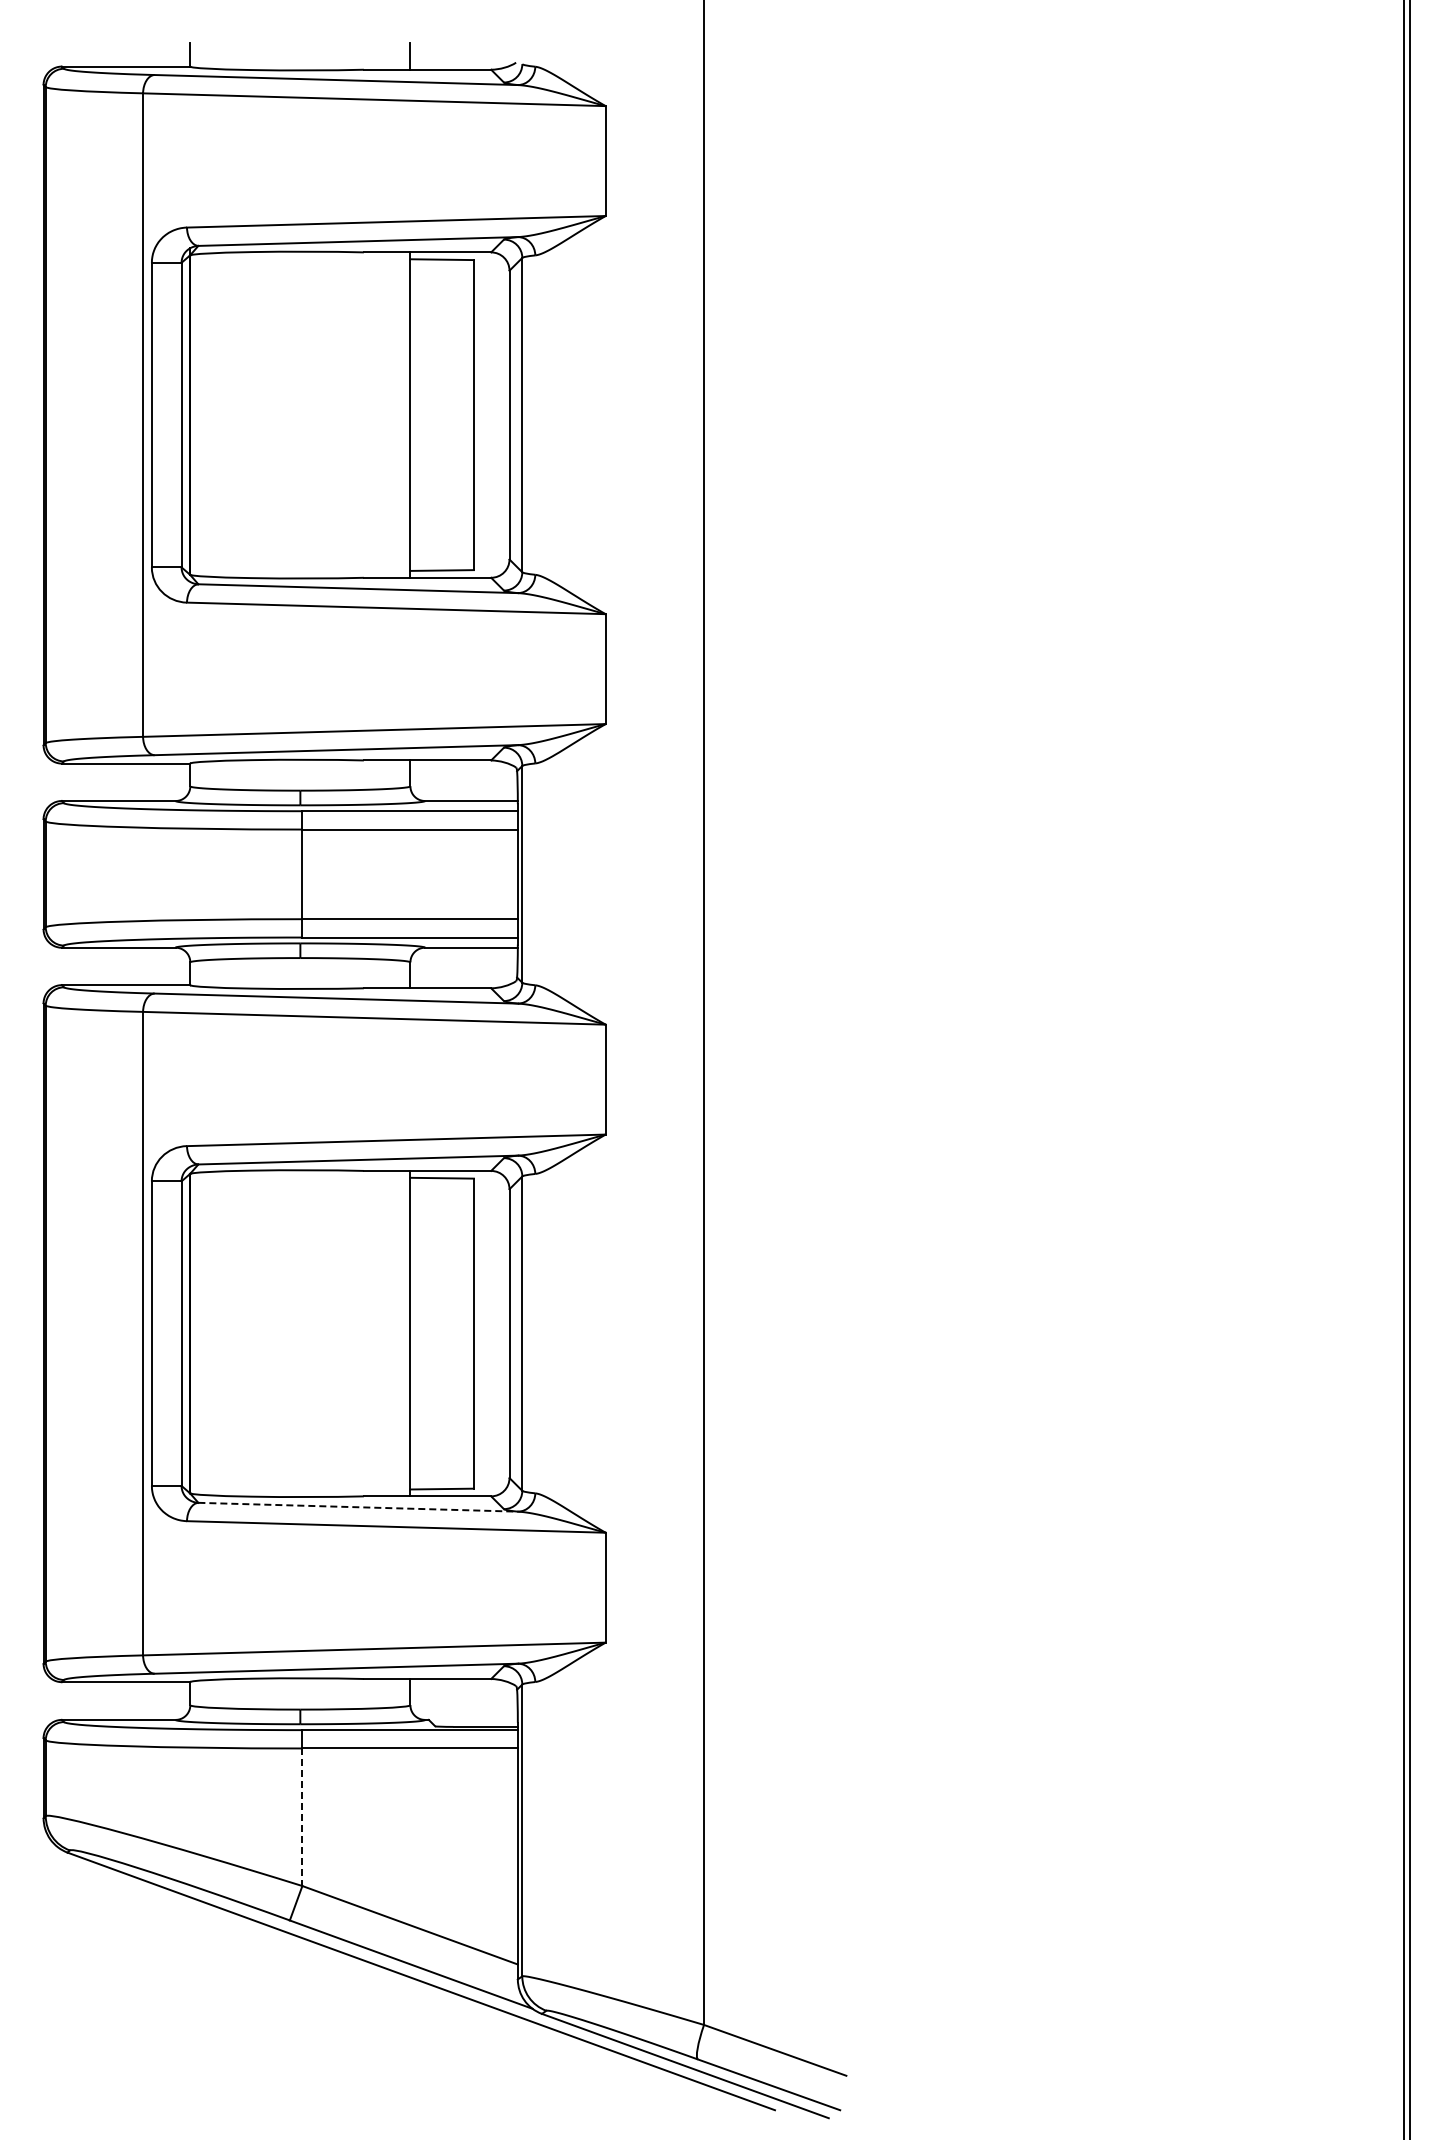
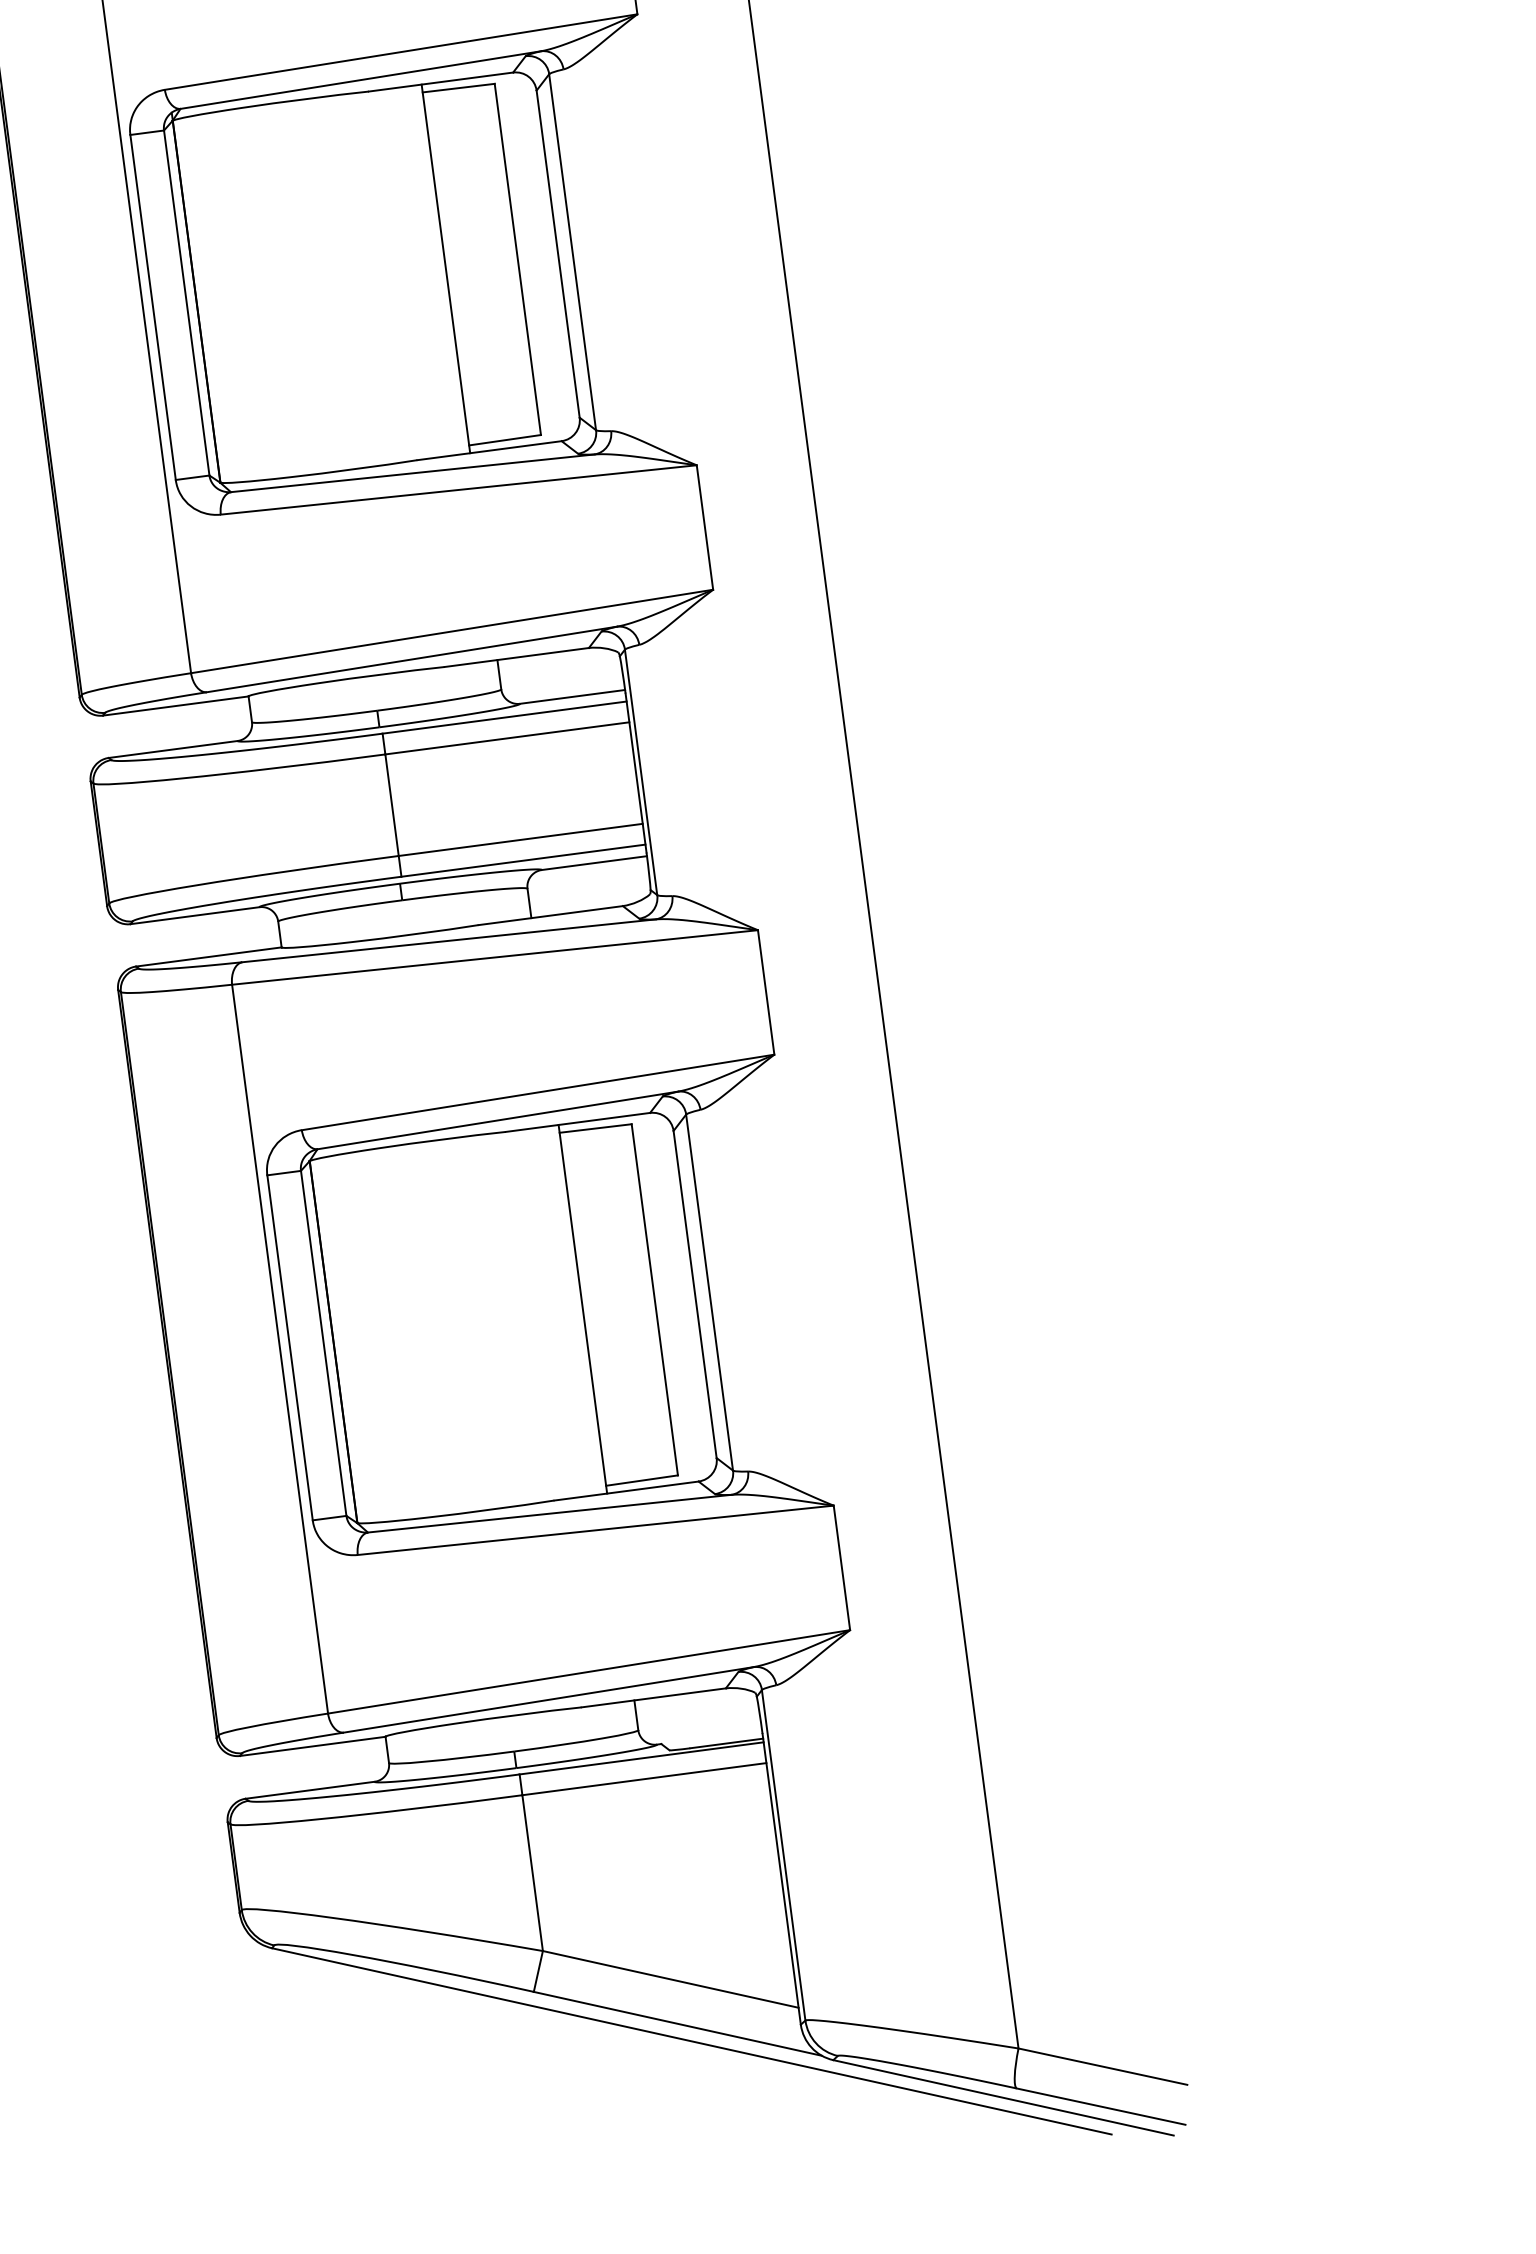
line: (358, 1507) -> (549, 1513), dashed -> solid
line: (302, 1817) -> (532, 1873), dashed -> solid

